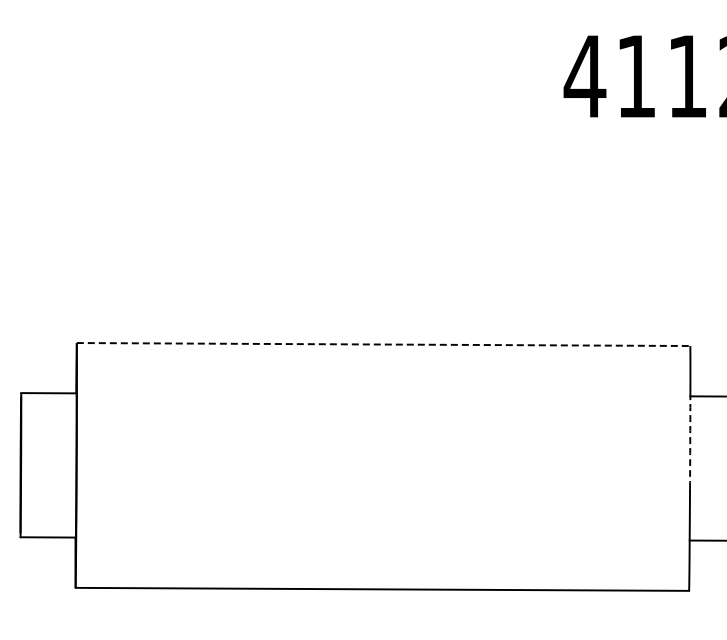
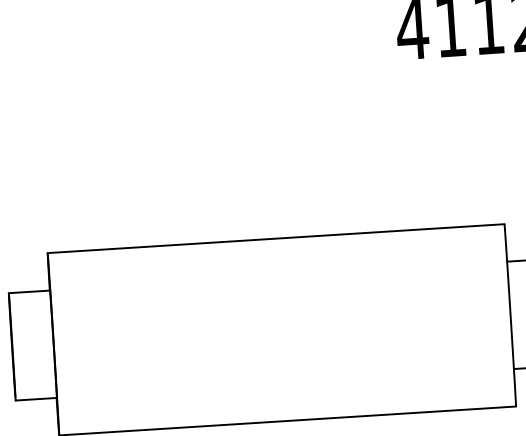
line: (383, 344) -> (276, 238), dashed -> solid
arc: (690, 442) -> (509, 296), dashed -> solid

